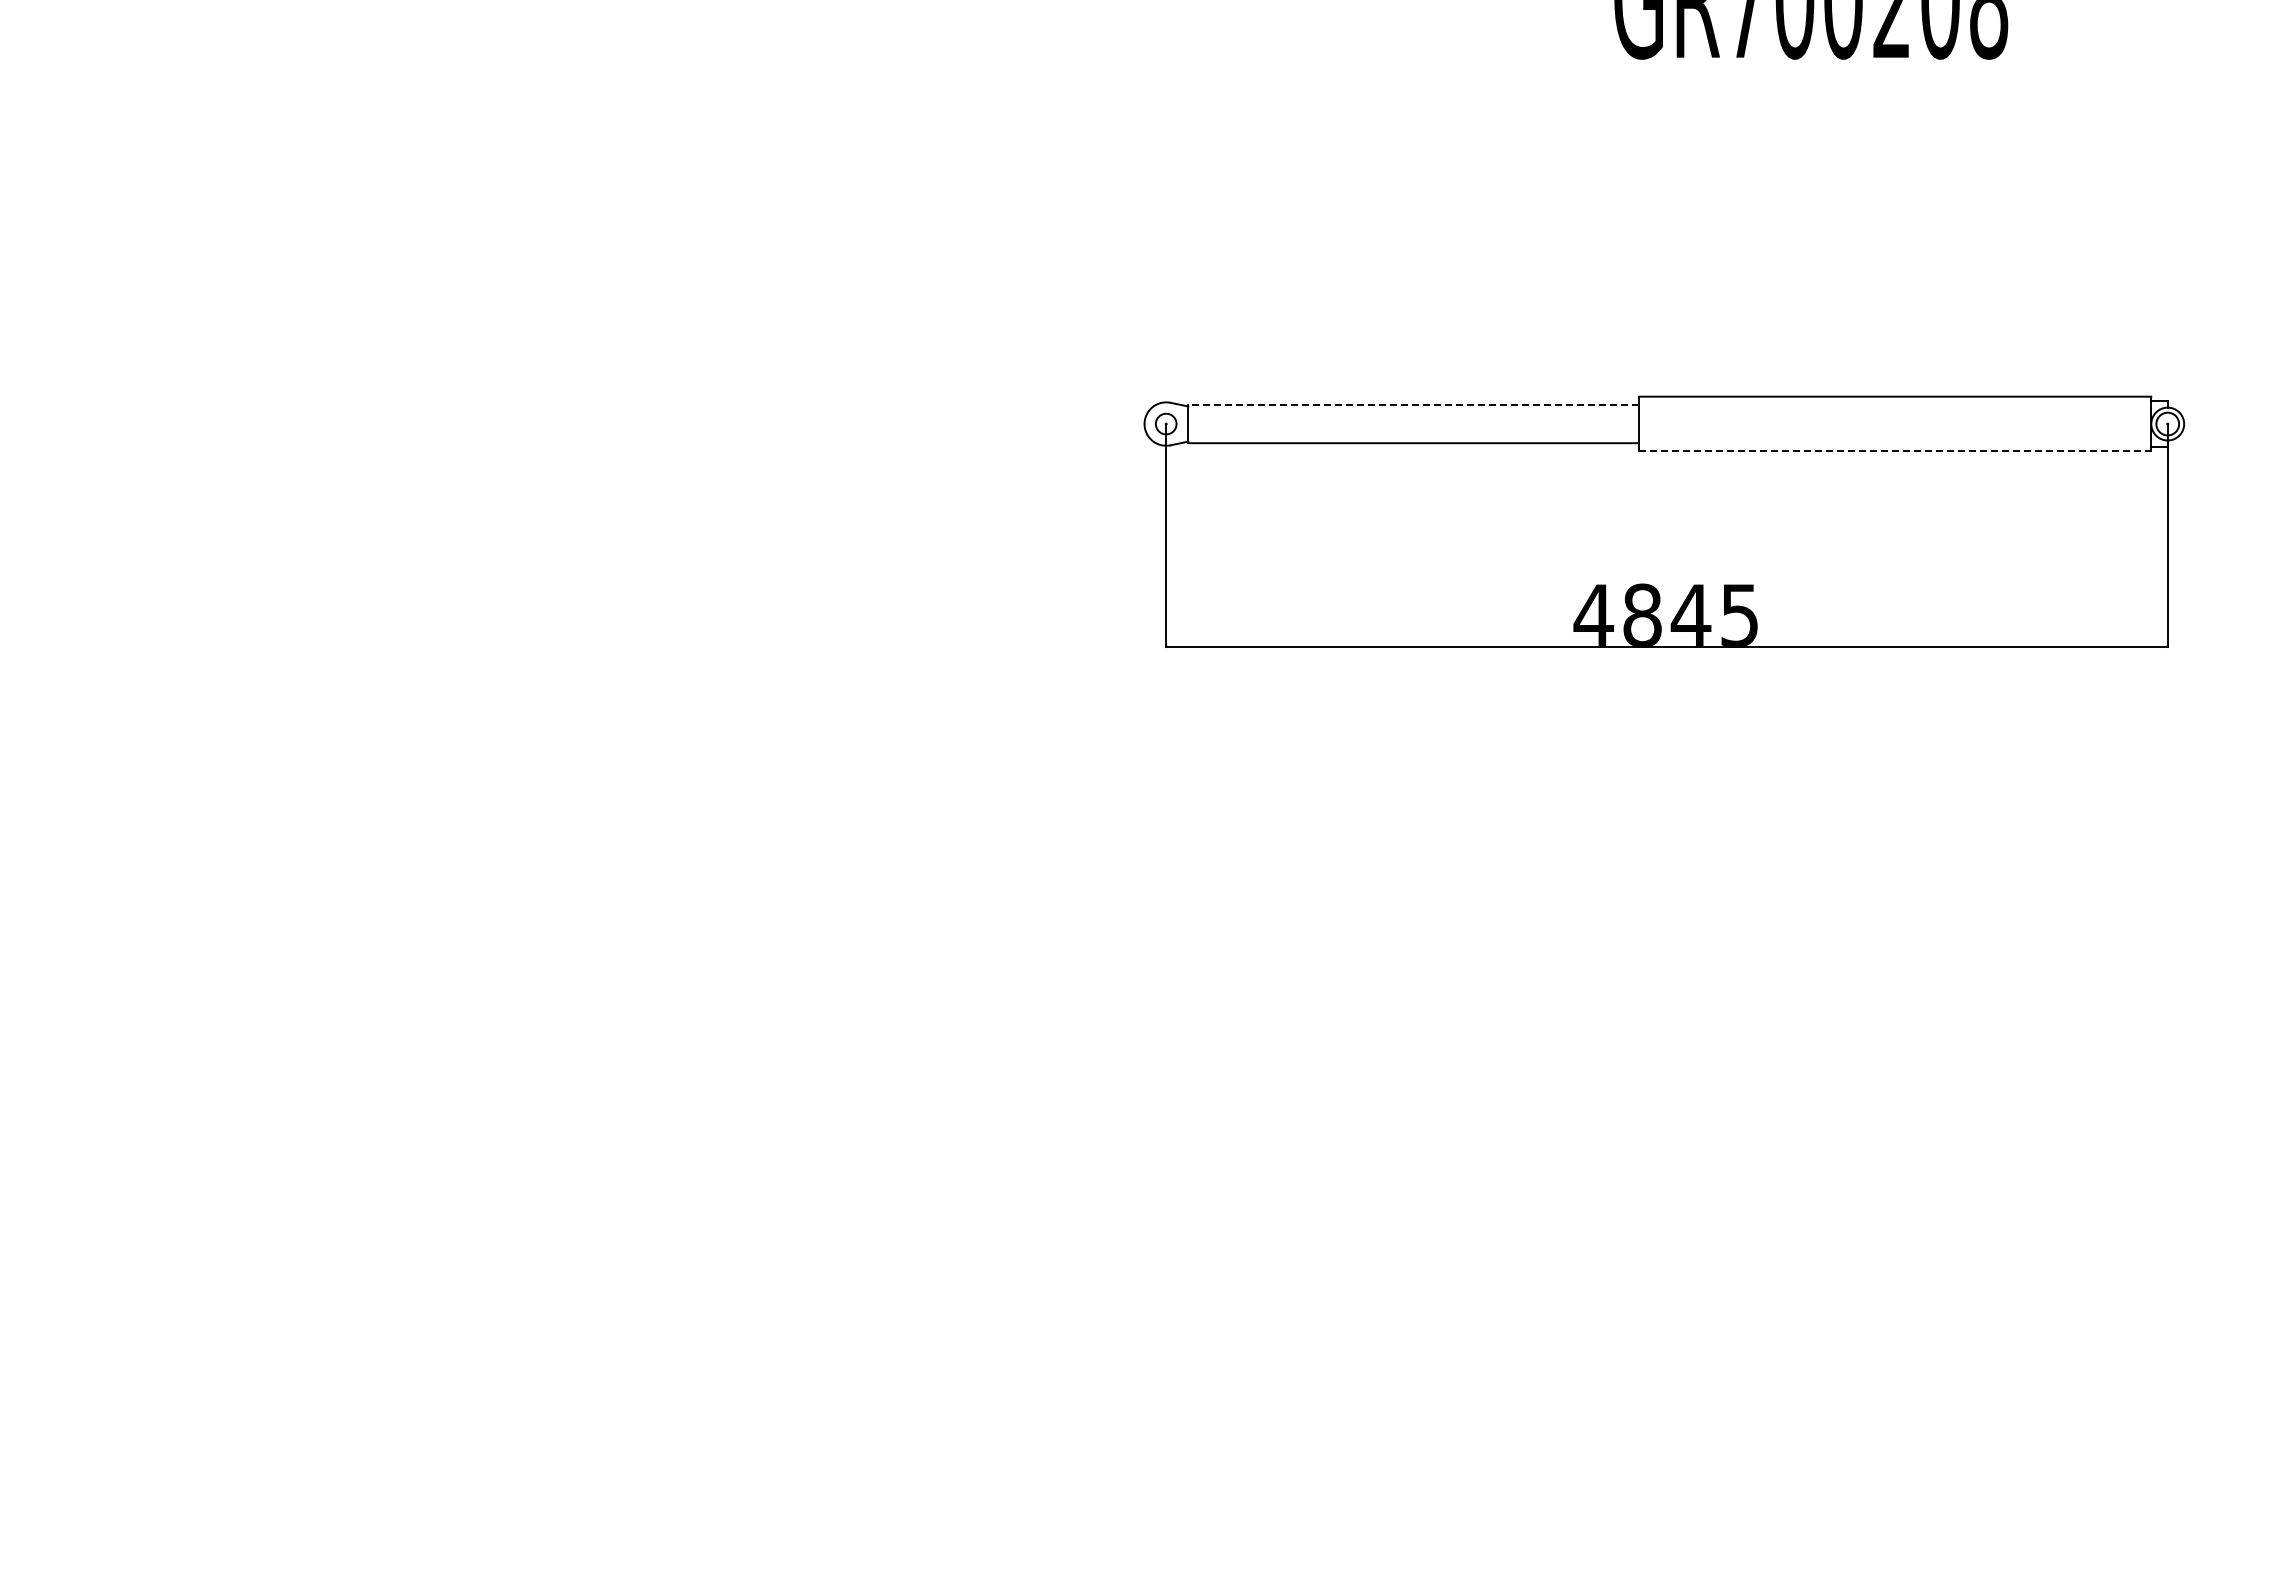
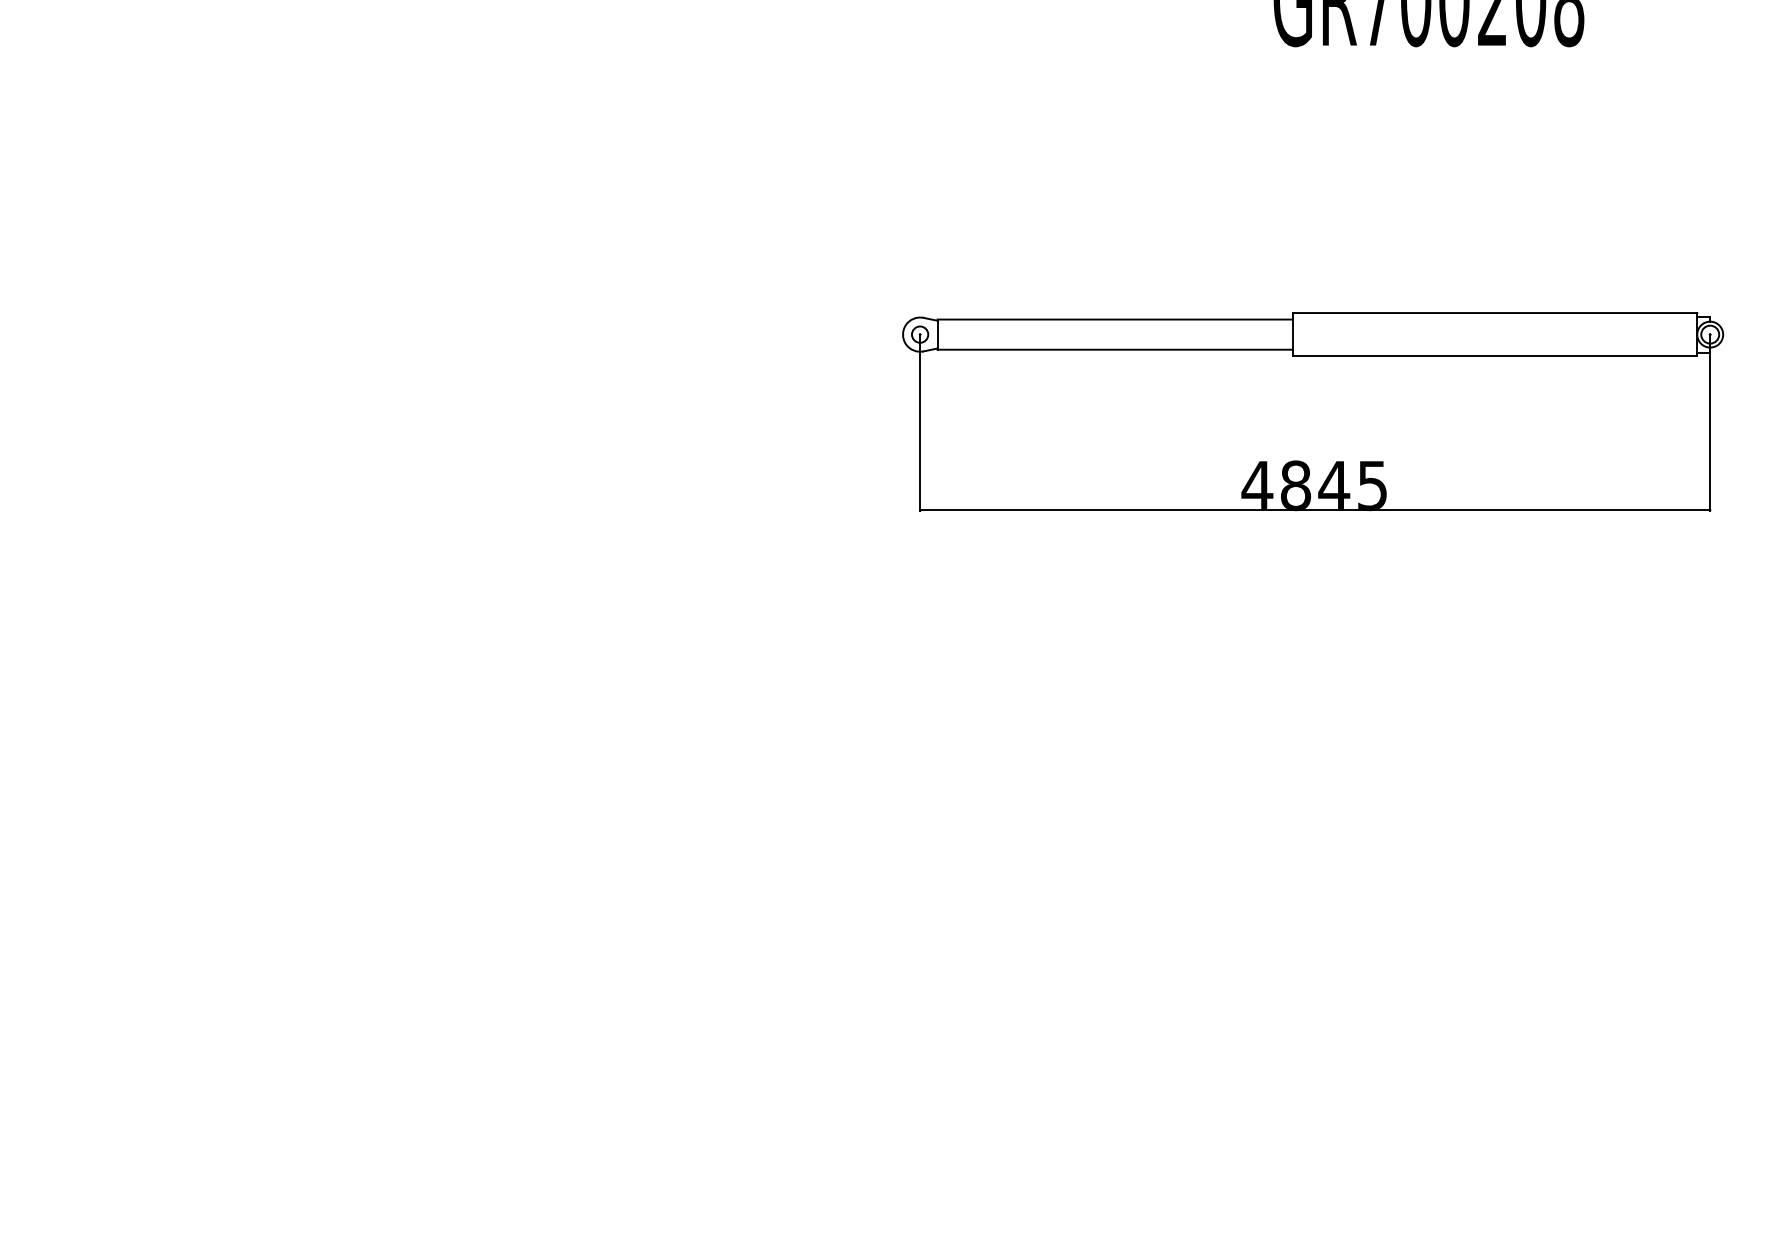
line: (1413, 404) -> (1115, 319), dashed -> solid
line: (1895, 451) -> (1495, 356), dashed -> solid

